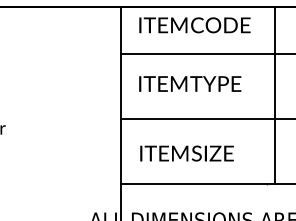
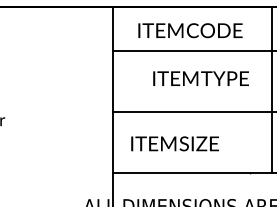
text: (194, 25) -> (190, 30), moved
text: (189, 83) -> (200, 78), moved
line: (274, 95) -> (271, 89), moved

